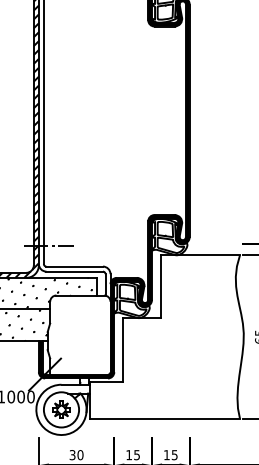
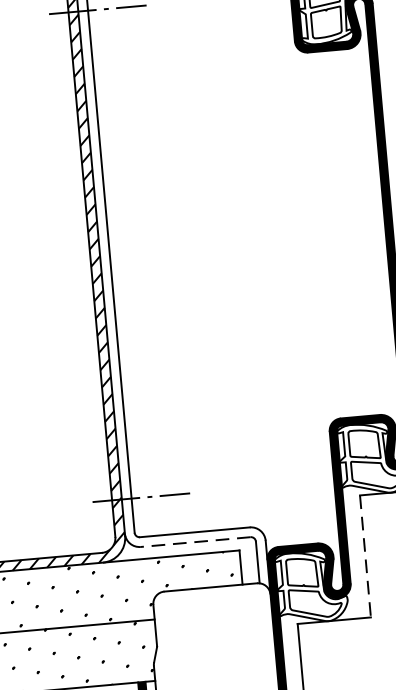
line: (74, 271) -> (195, 541), solid -> dashed
line: (160, 287) -> (365, 558), solid -> dashed

